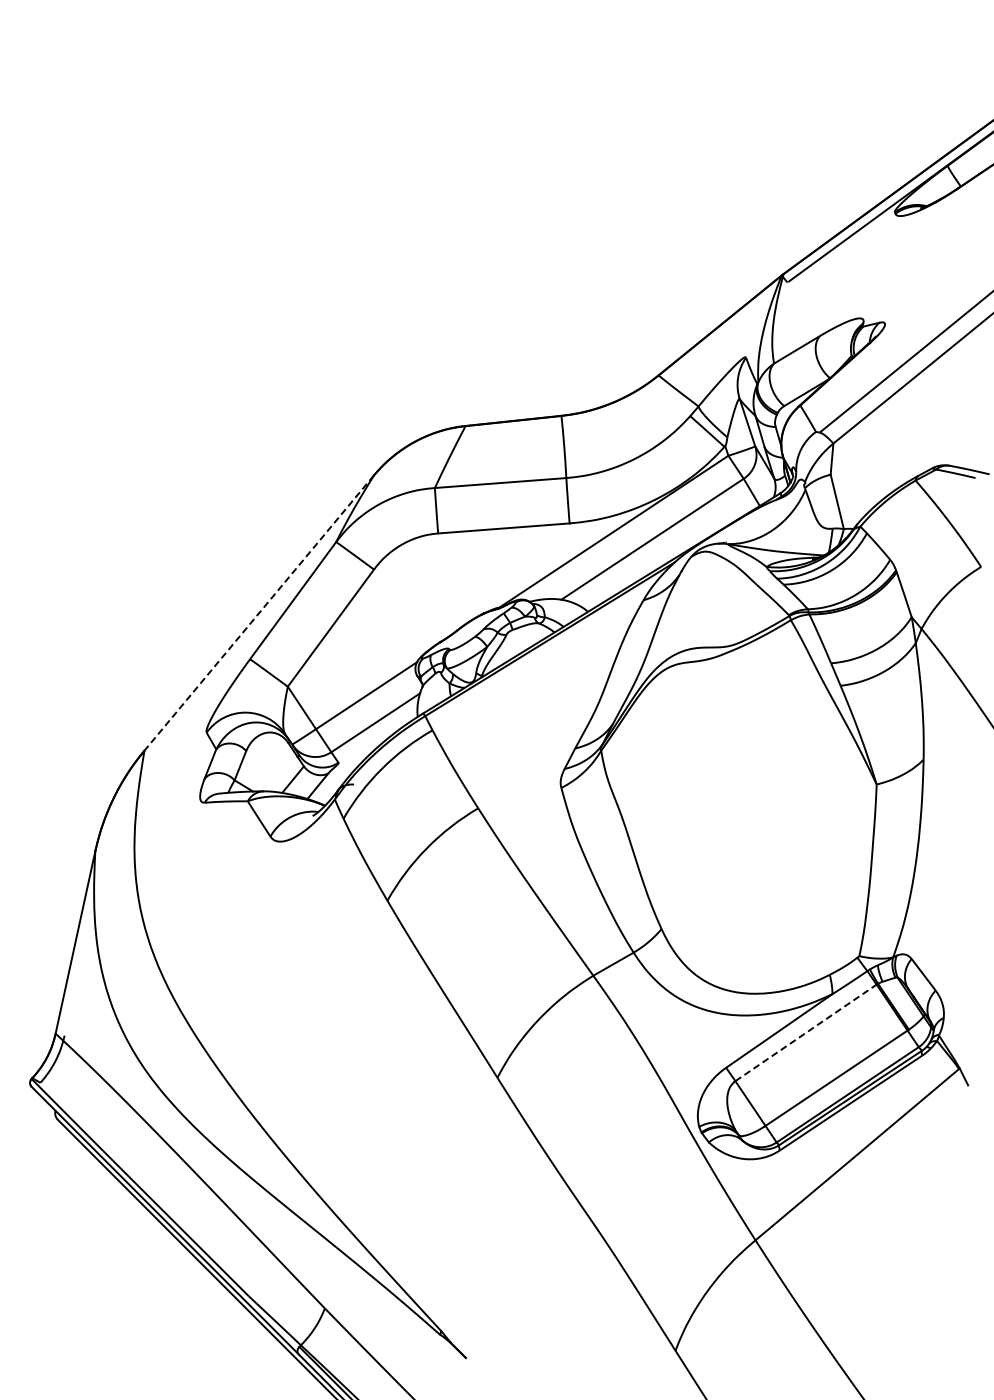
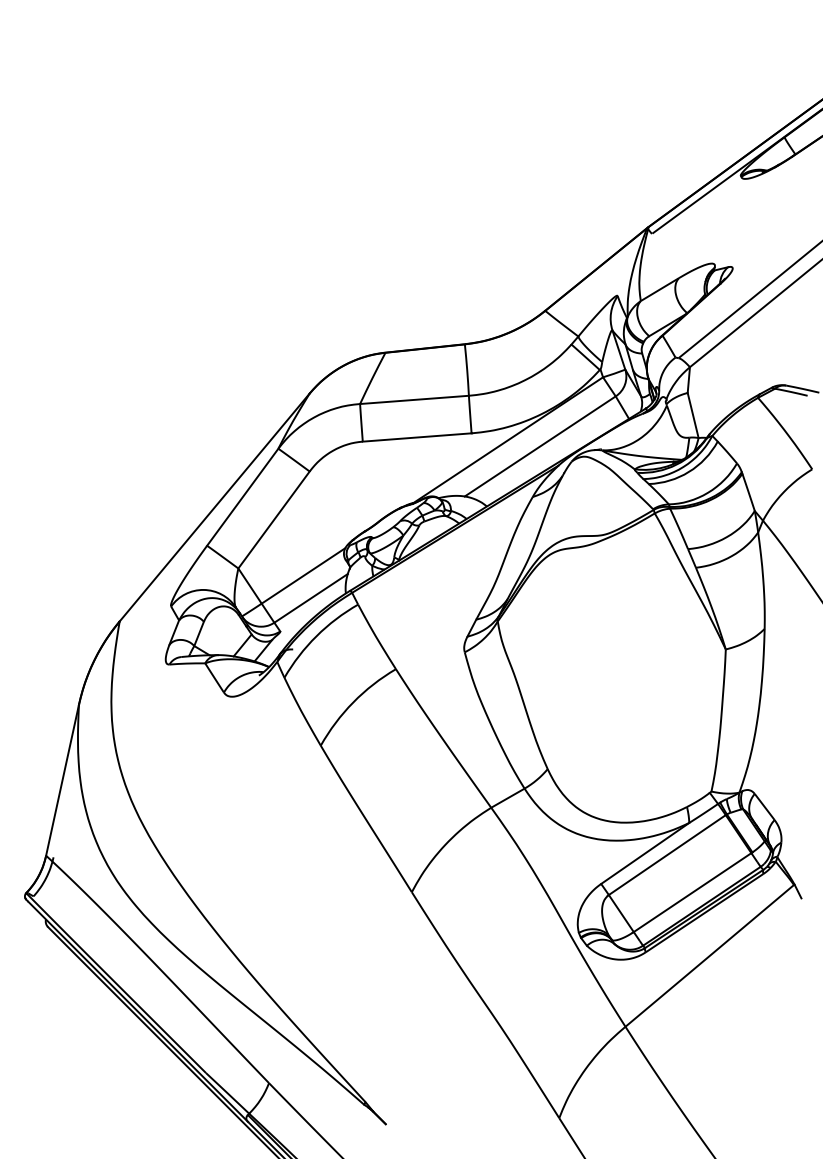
line: (258, 613) -> (214, 507), dashed -> solid
line: (806, 1032) -> (667, 854), dashed -> solid

